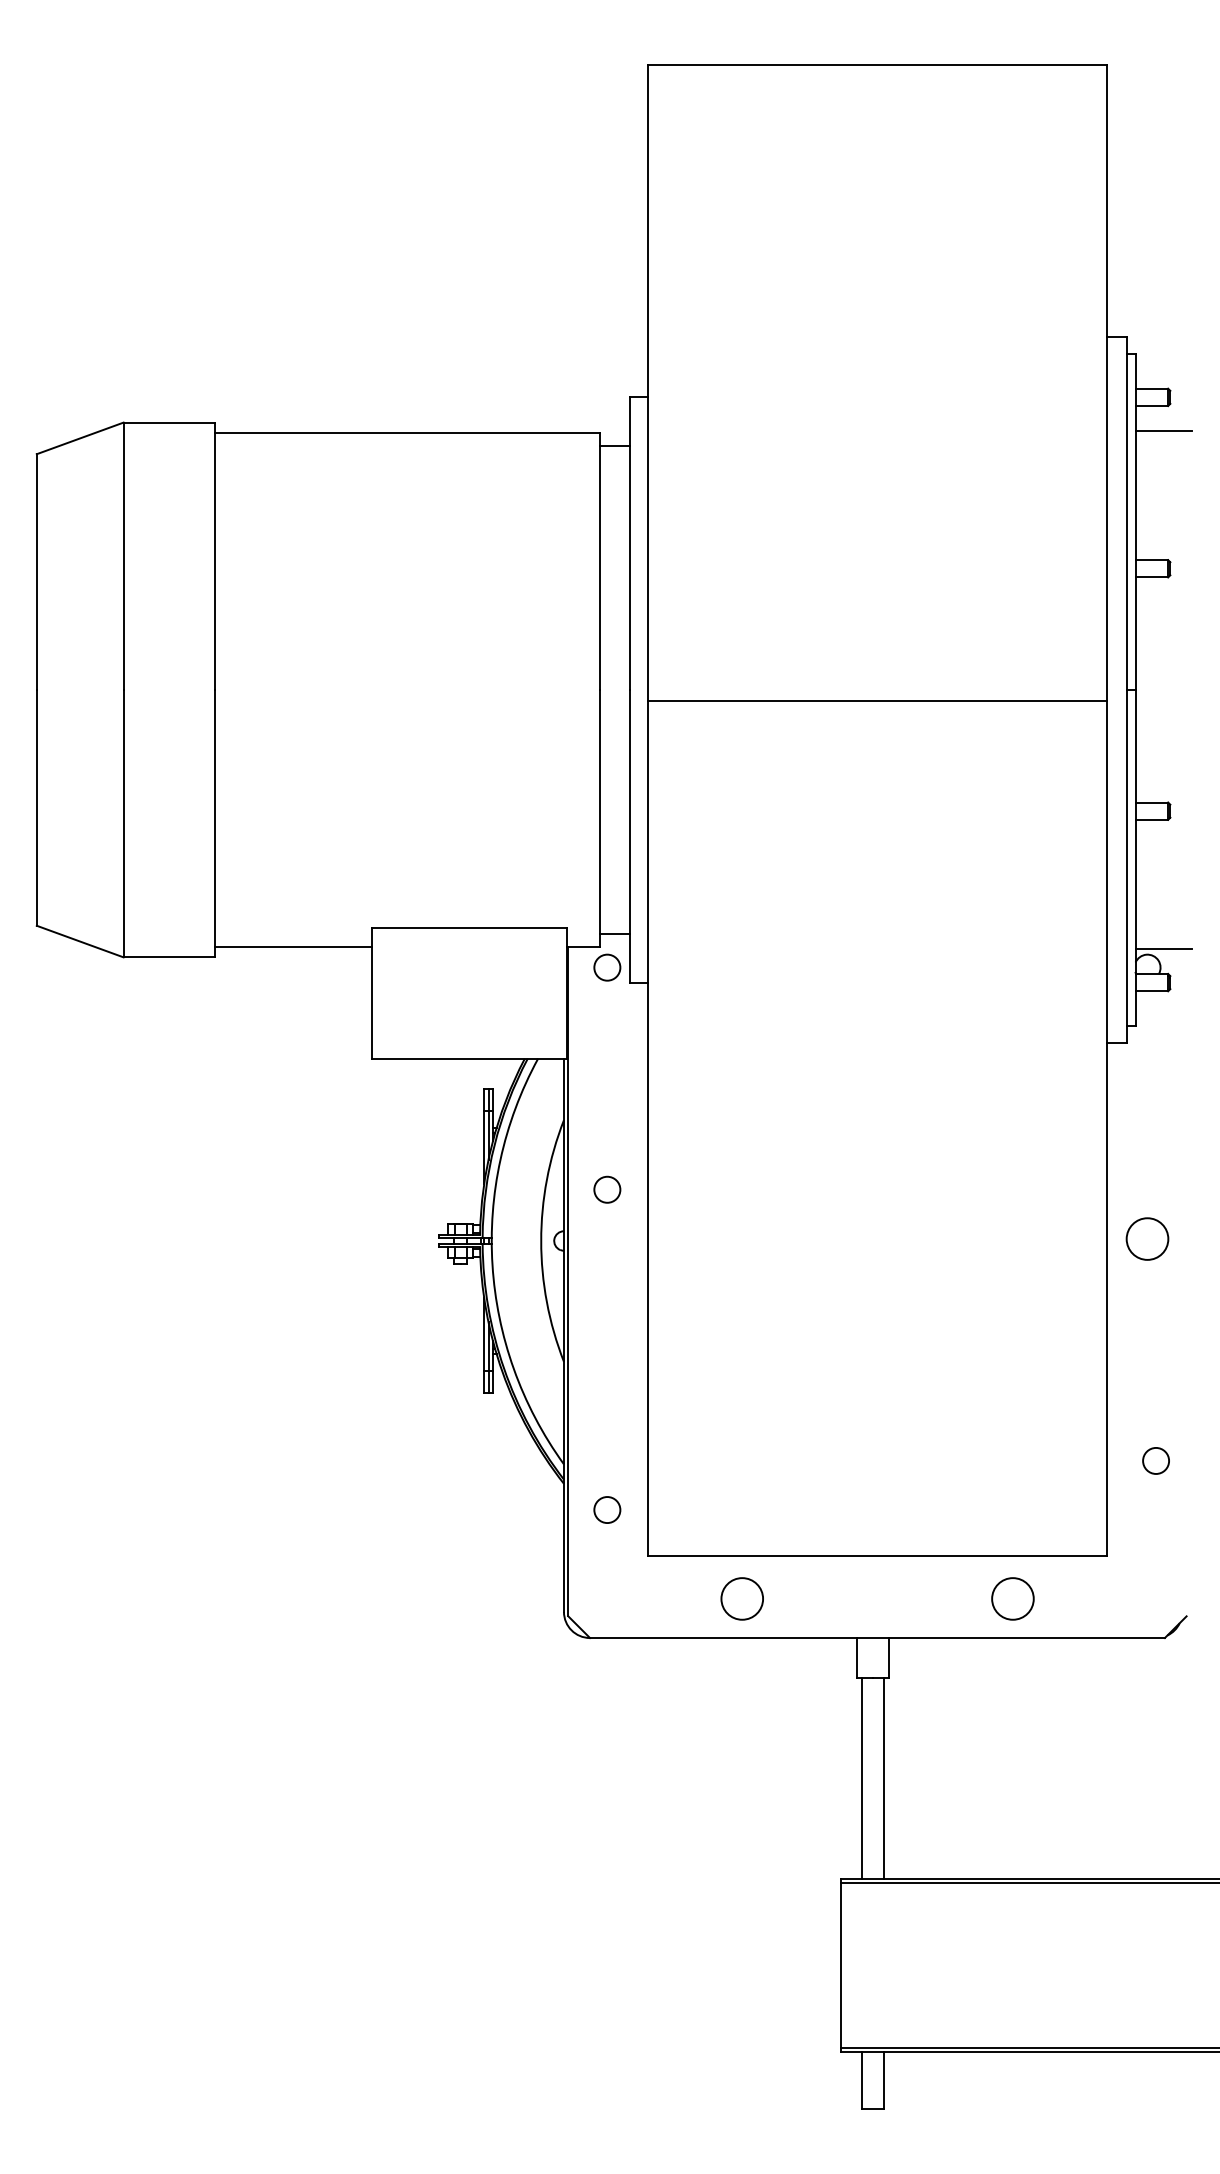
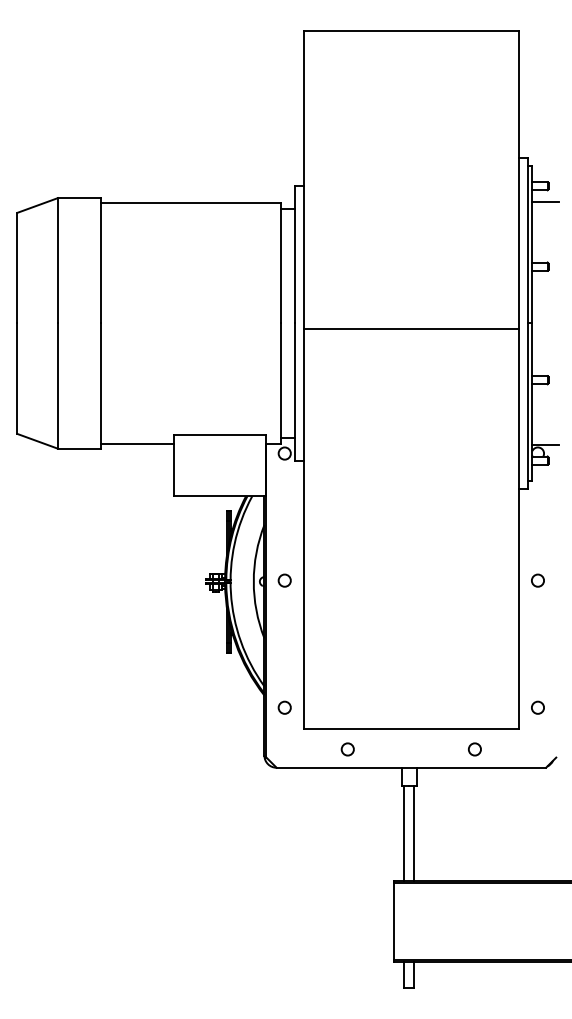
circle: (606, 1189) -> (284, 580), moved
circle: (1146, 1238) -> (537, 580), size x0.62
circle: (1155, 1460) -> (537, 707), moved
circle: (741, 1599) -> (347, 749), size x0.62
circle: (1012, 1599) -> (474, 749), size x0.62

